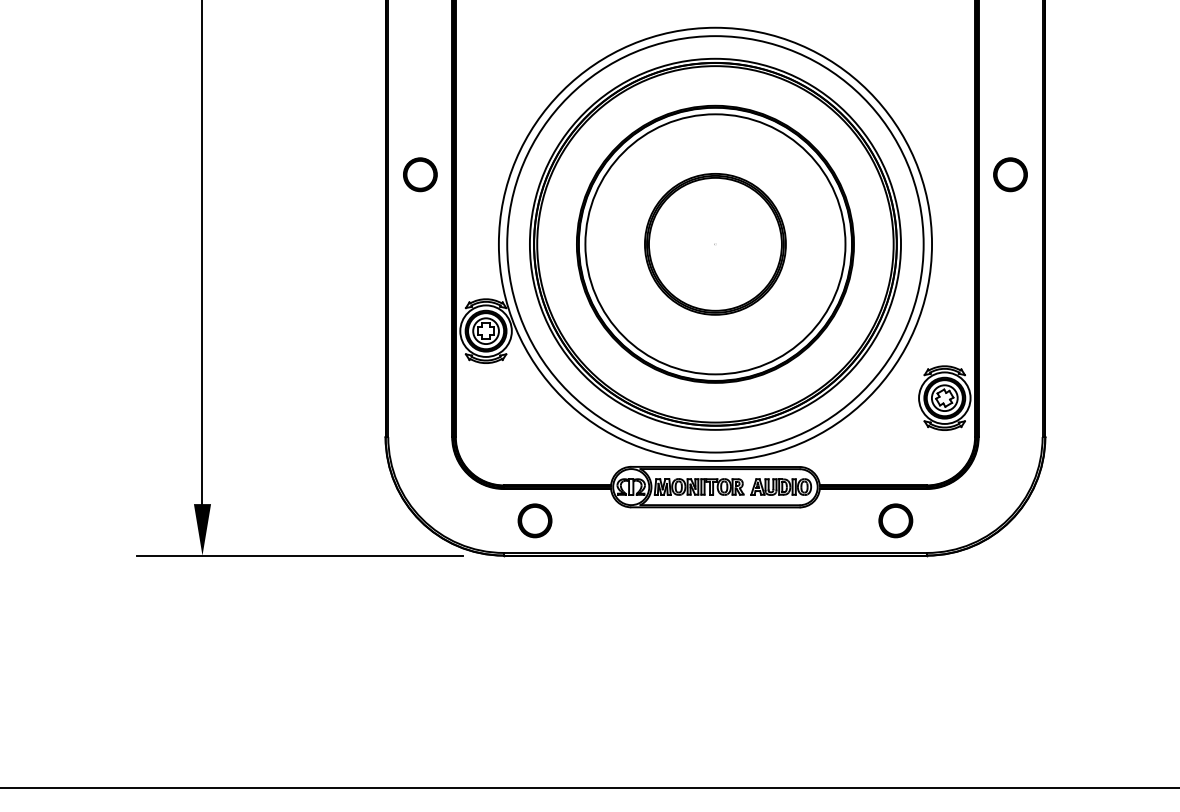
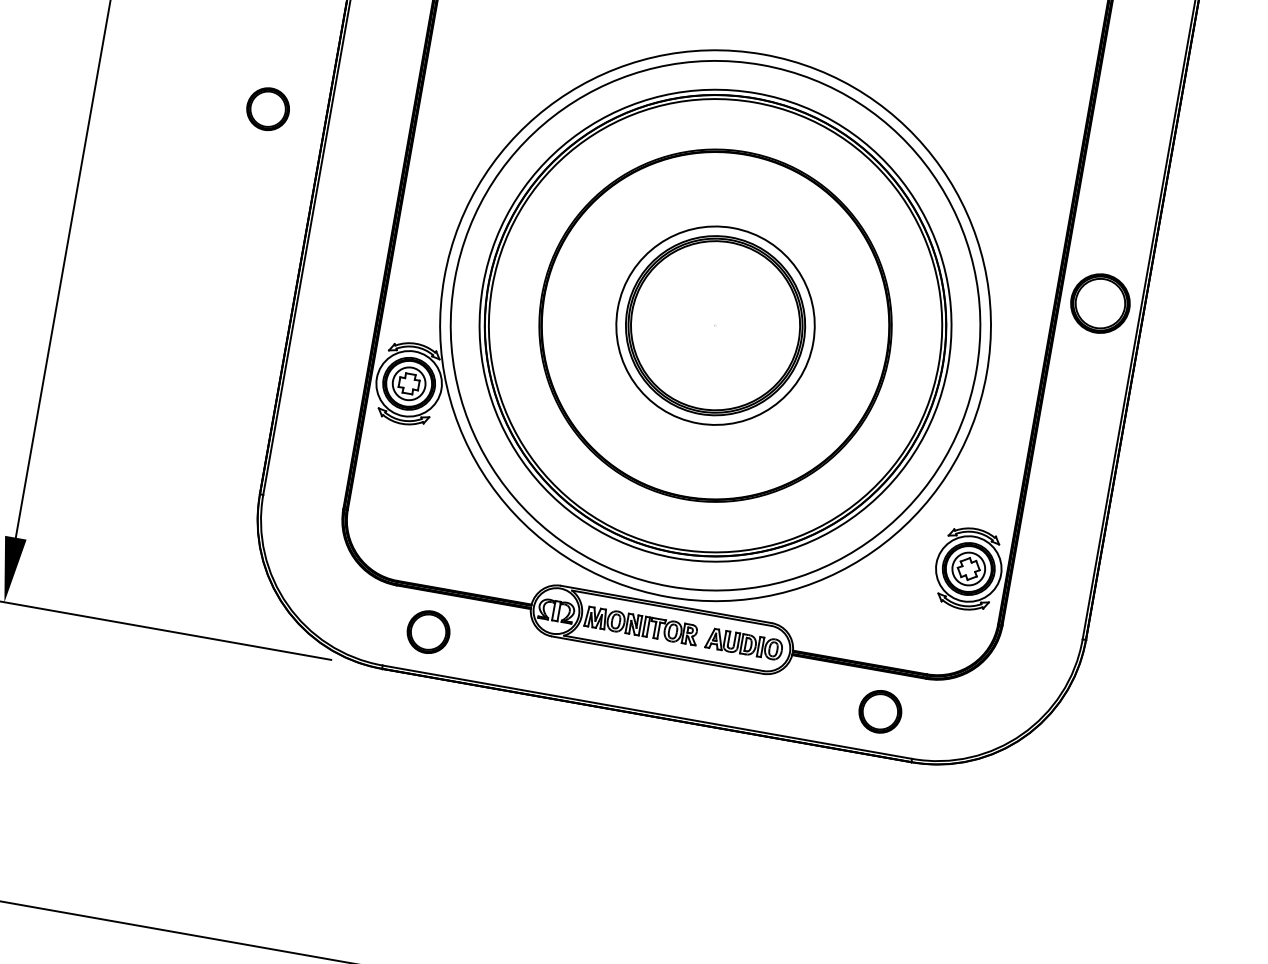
part: (420, 174) -> (268, 108), moved
part: (1010, 174) -> (1100, 303), size x1.4
circle: (715, 244) -> (715, 325), size x0.6

